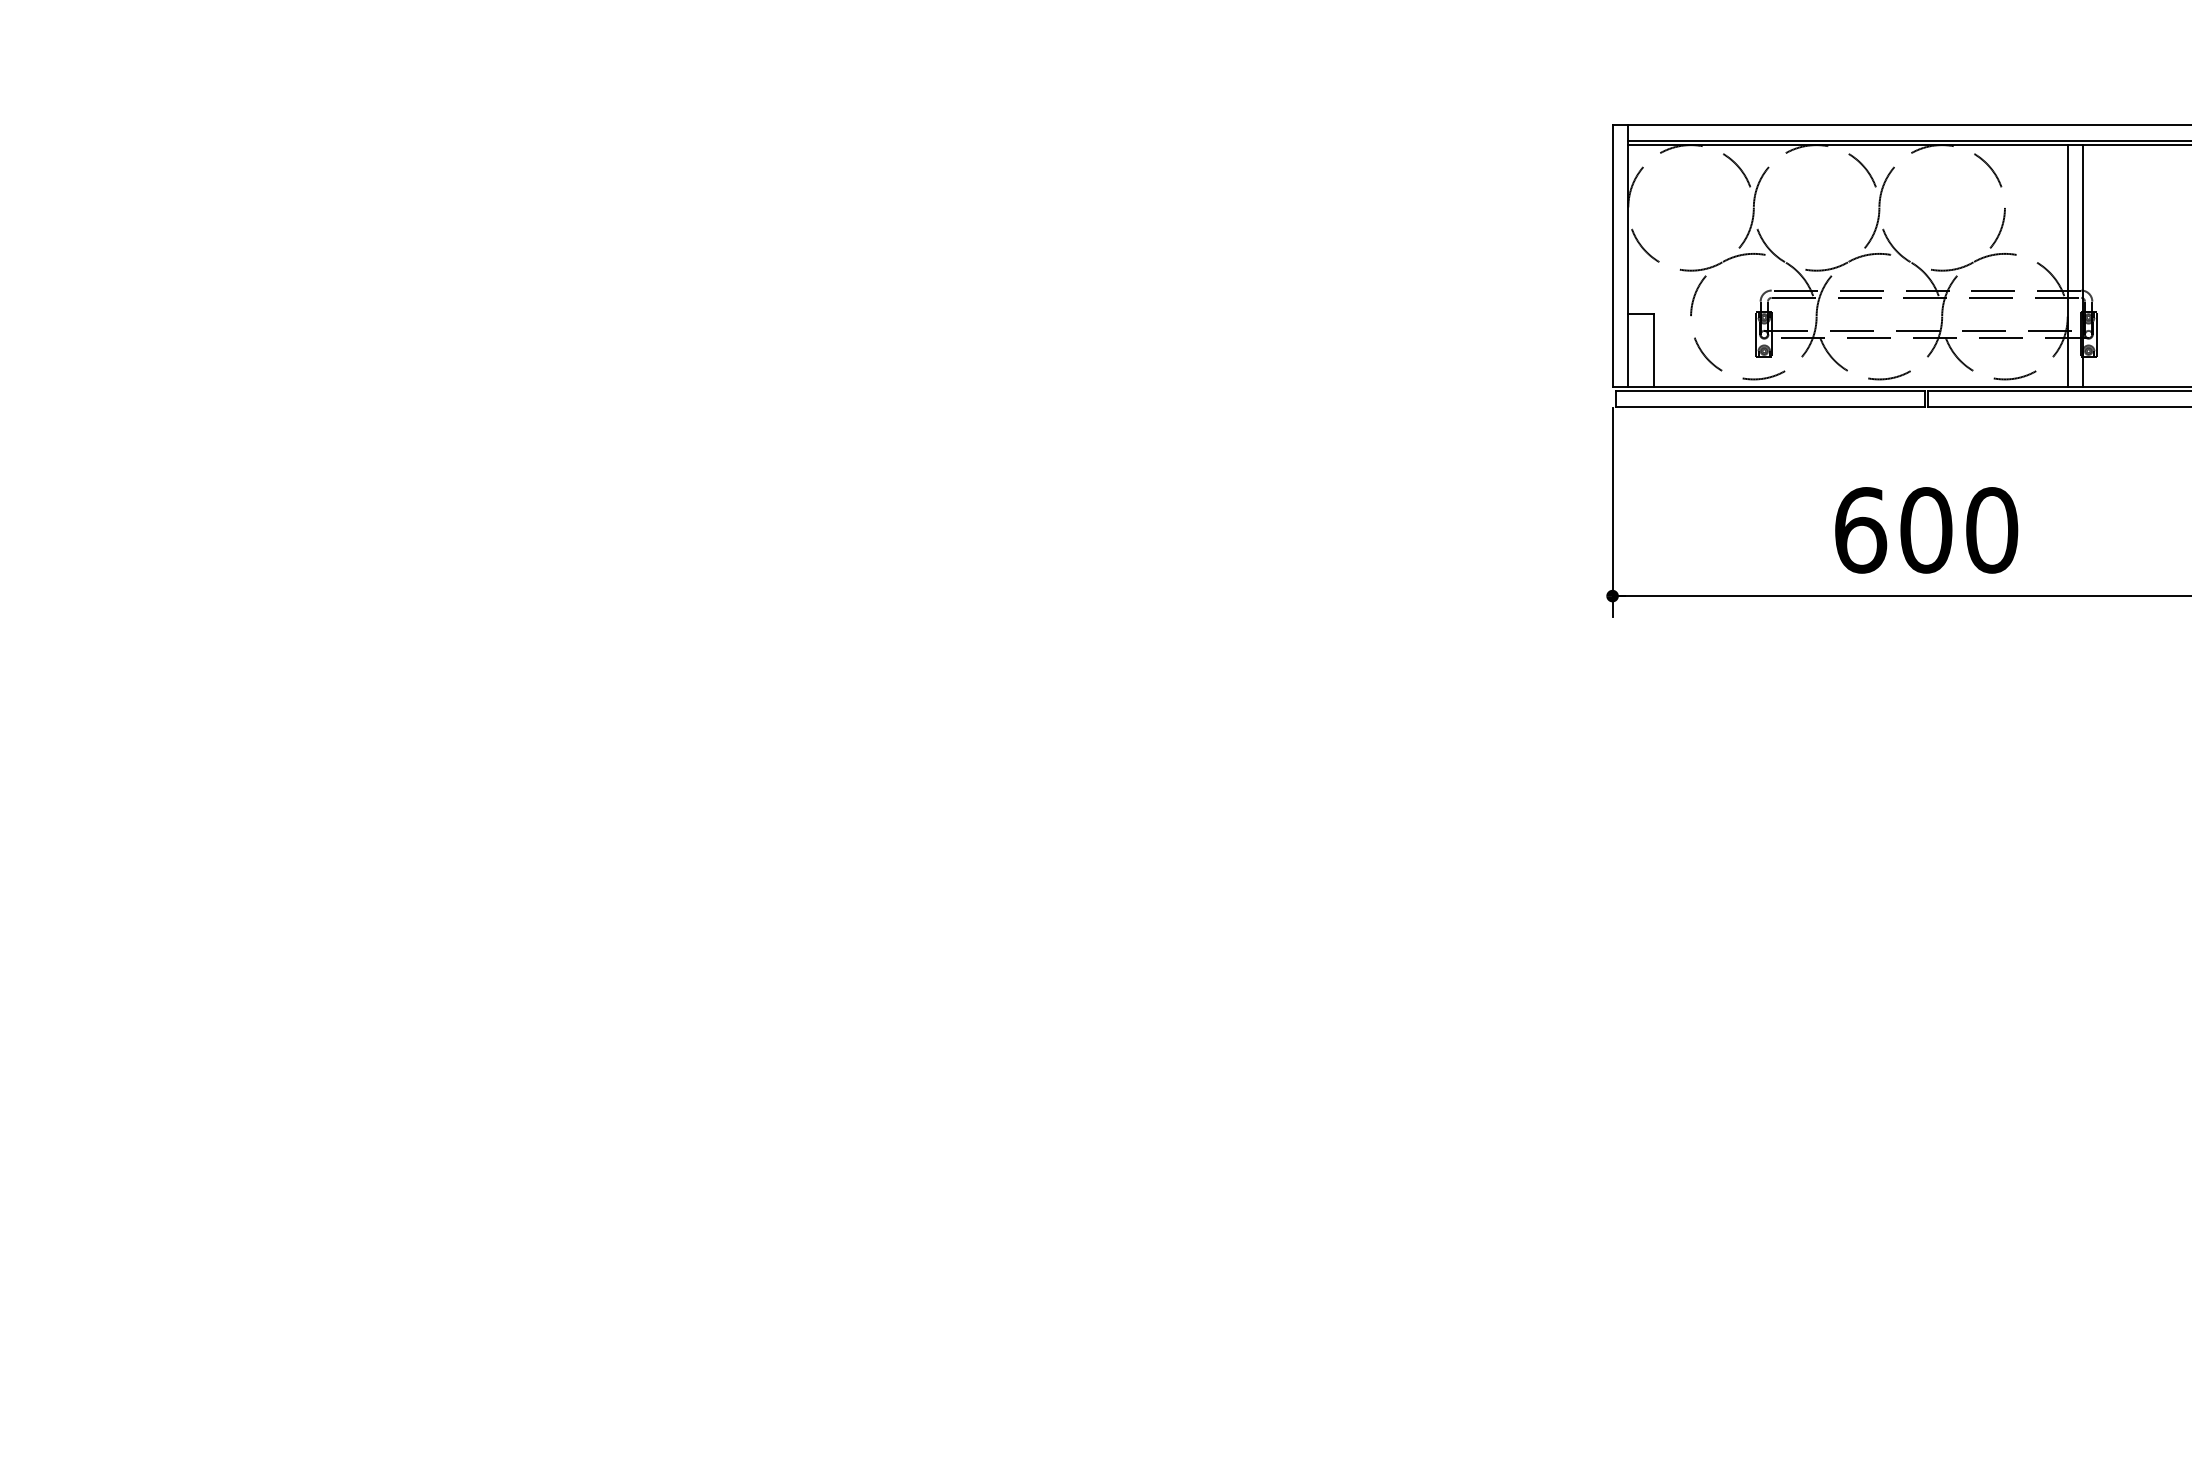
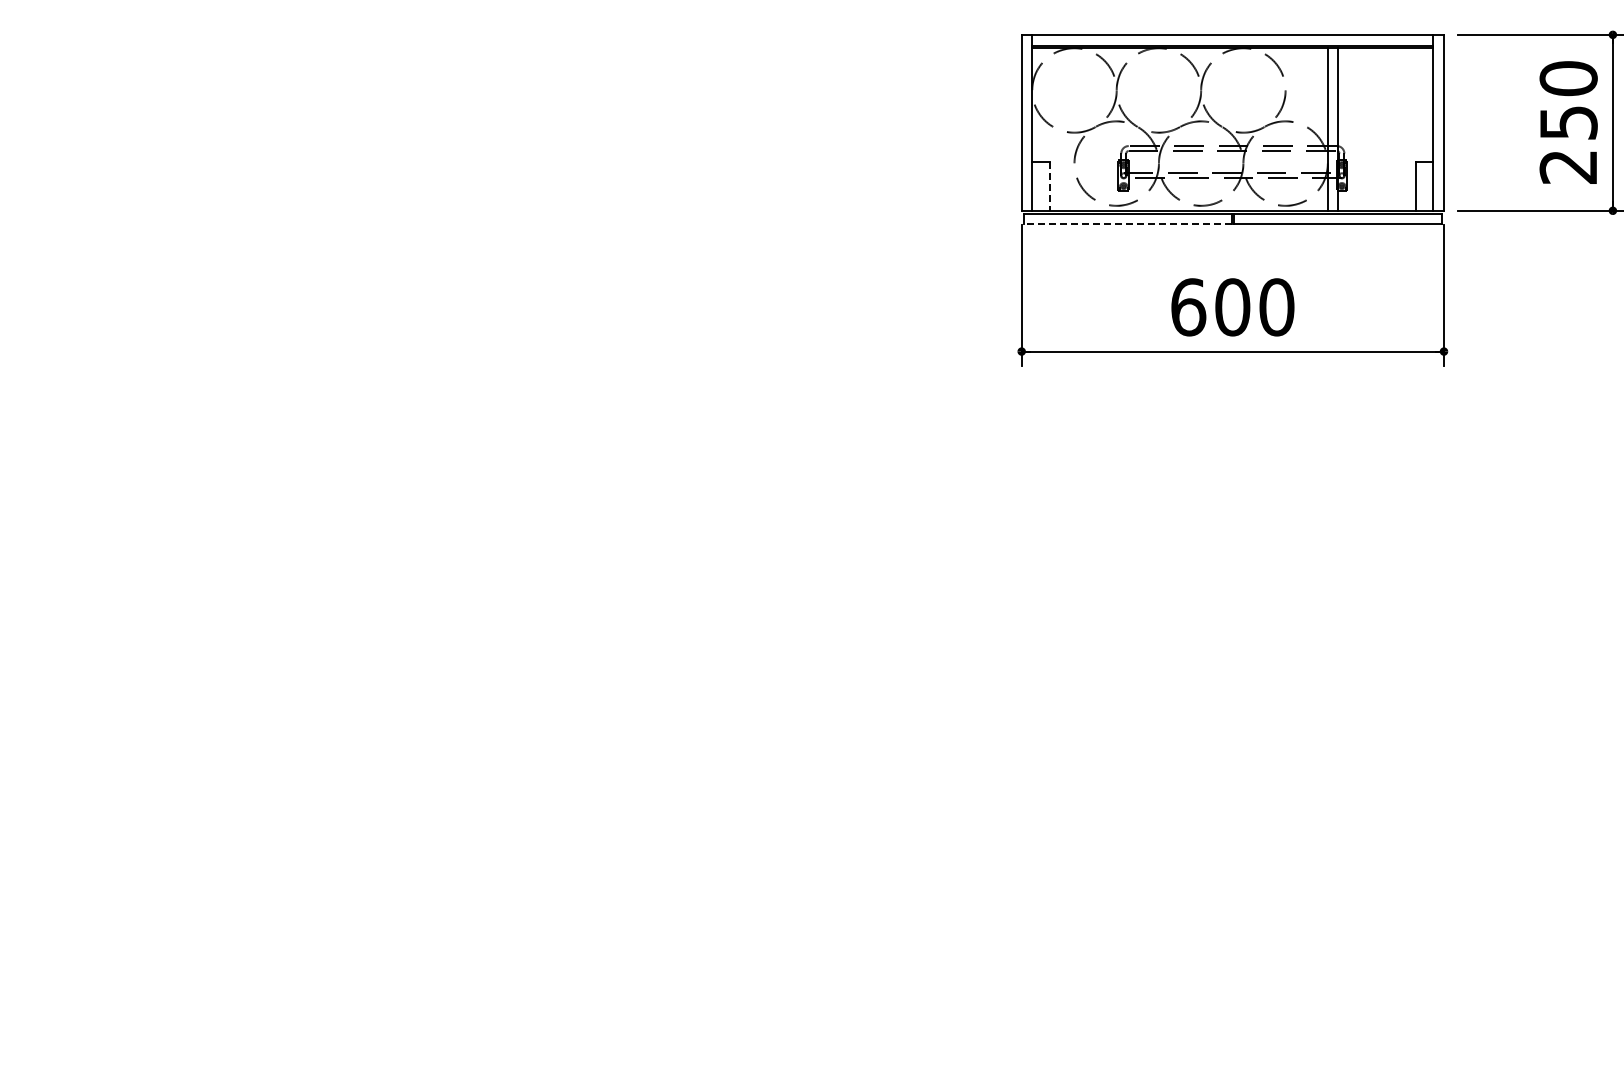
line: (1653, 350) -> (1049, 186), solid -> dashed
line: (1769, 407) -> (1127, 224), solid -> dashed

